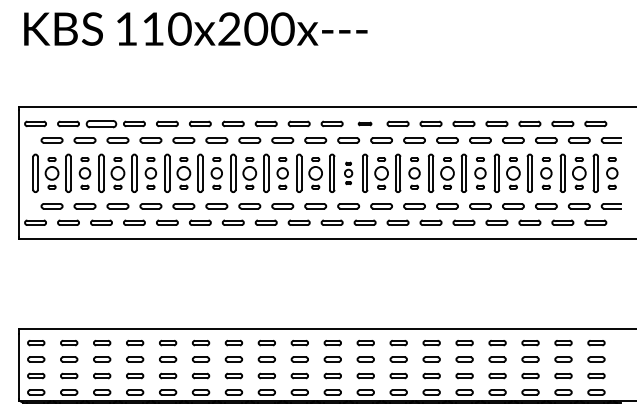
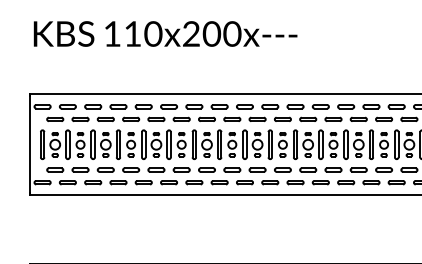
part: (101, 123) -> (93, 106), size x0.71
part: (364, 123) -> (295, 106), size x1.67
part: (348, 173) -> (282, 144), size x1.43

